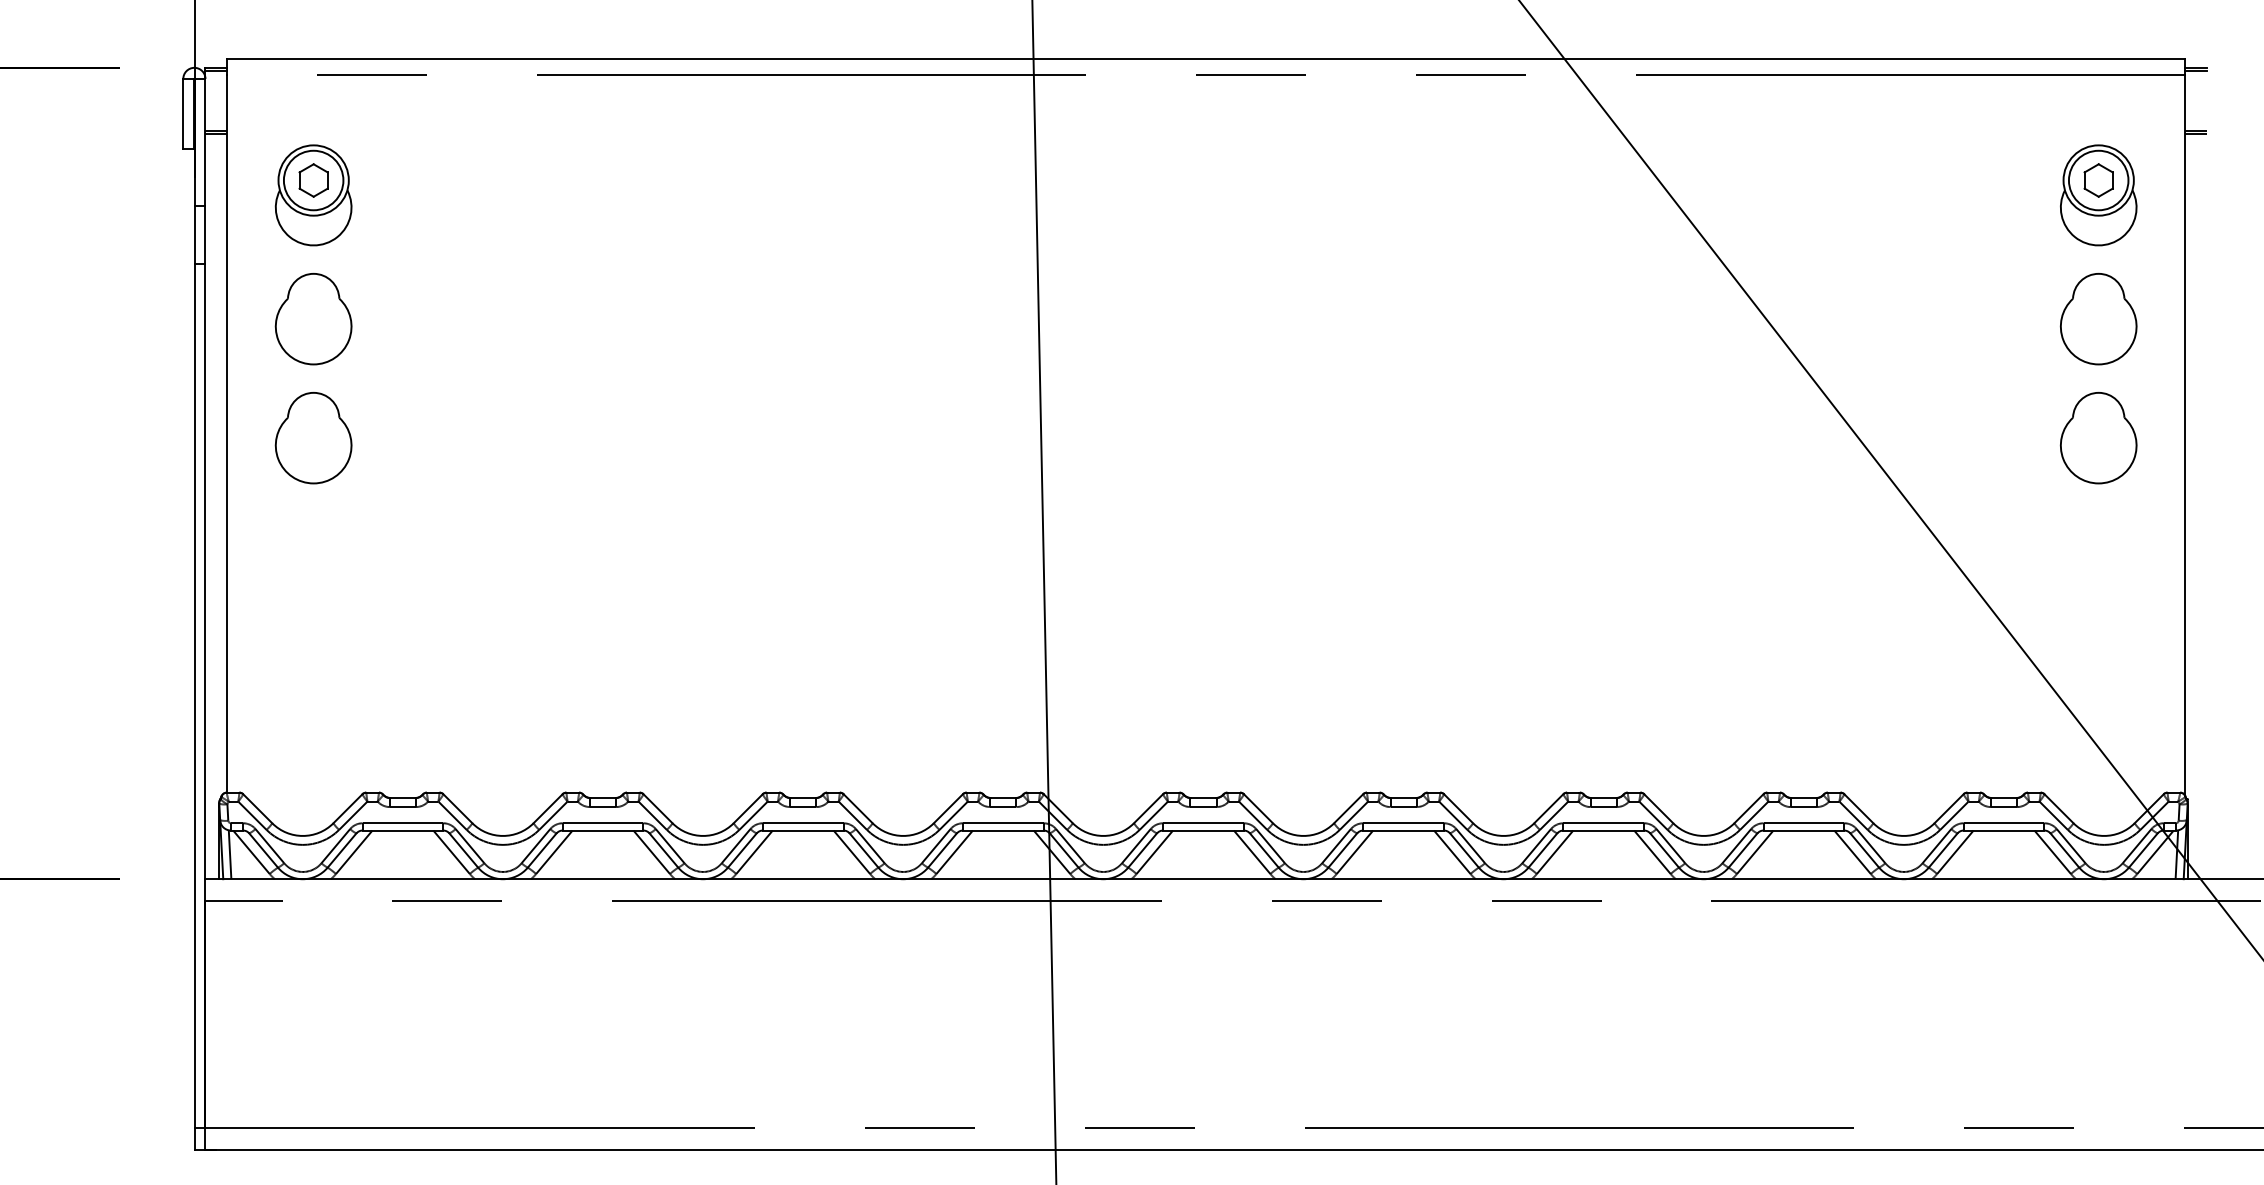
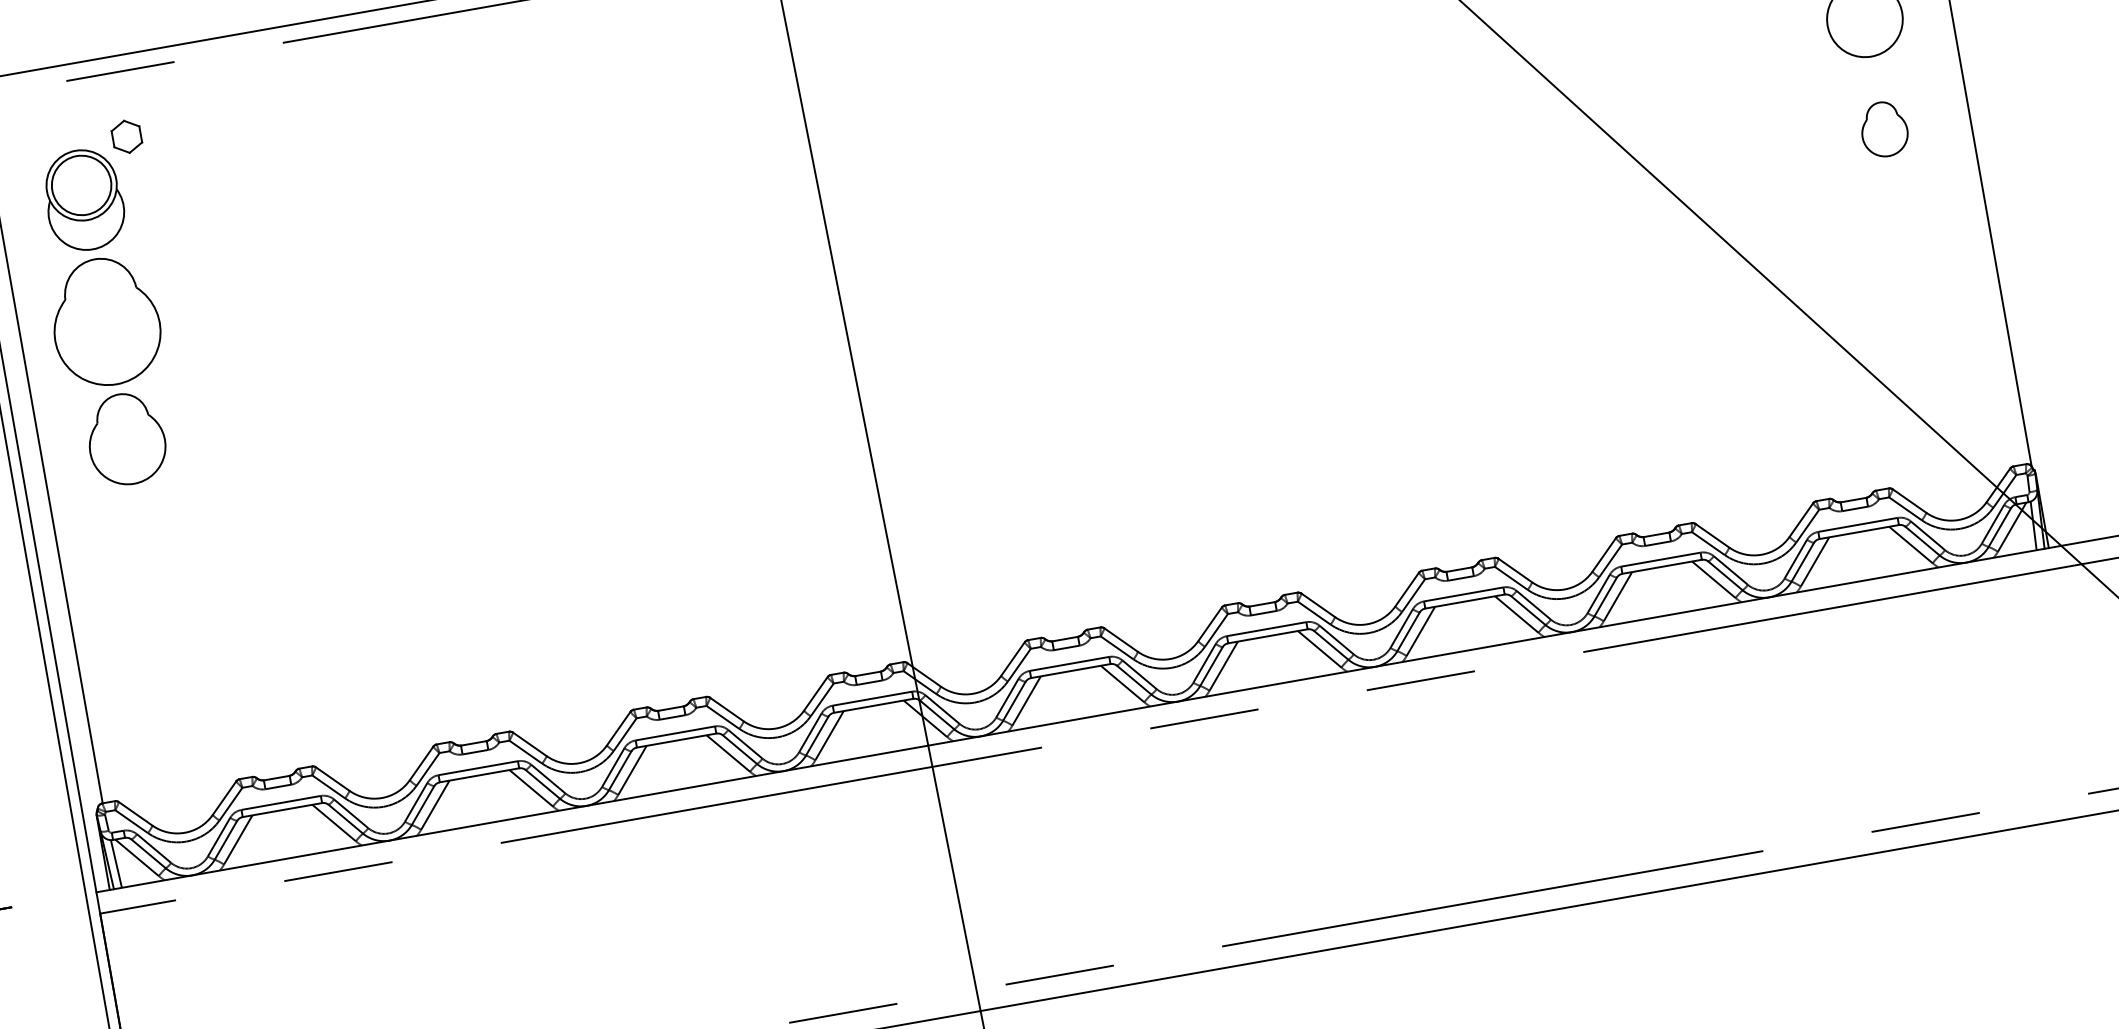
part: (313, 180) -> (126, 136), moved
part: (313, 319) -> (105, 322), size x1.4
part: (2098, 438) -> (1884, 129), size x0.6

